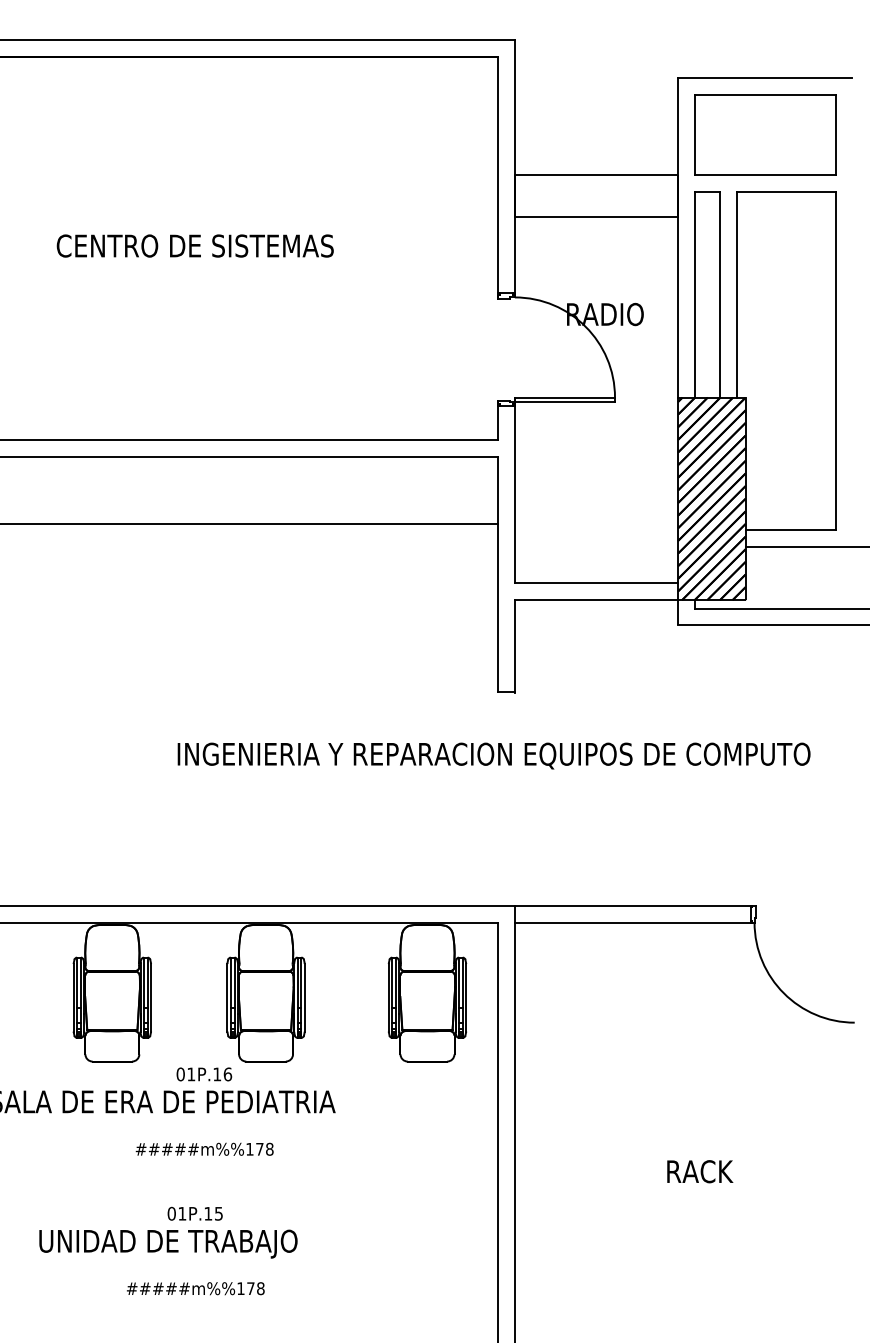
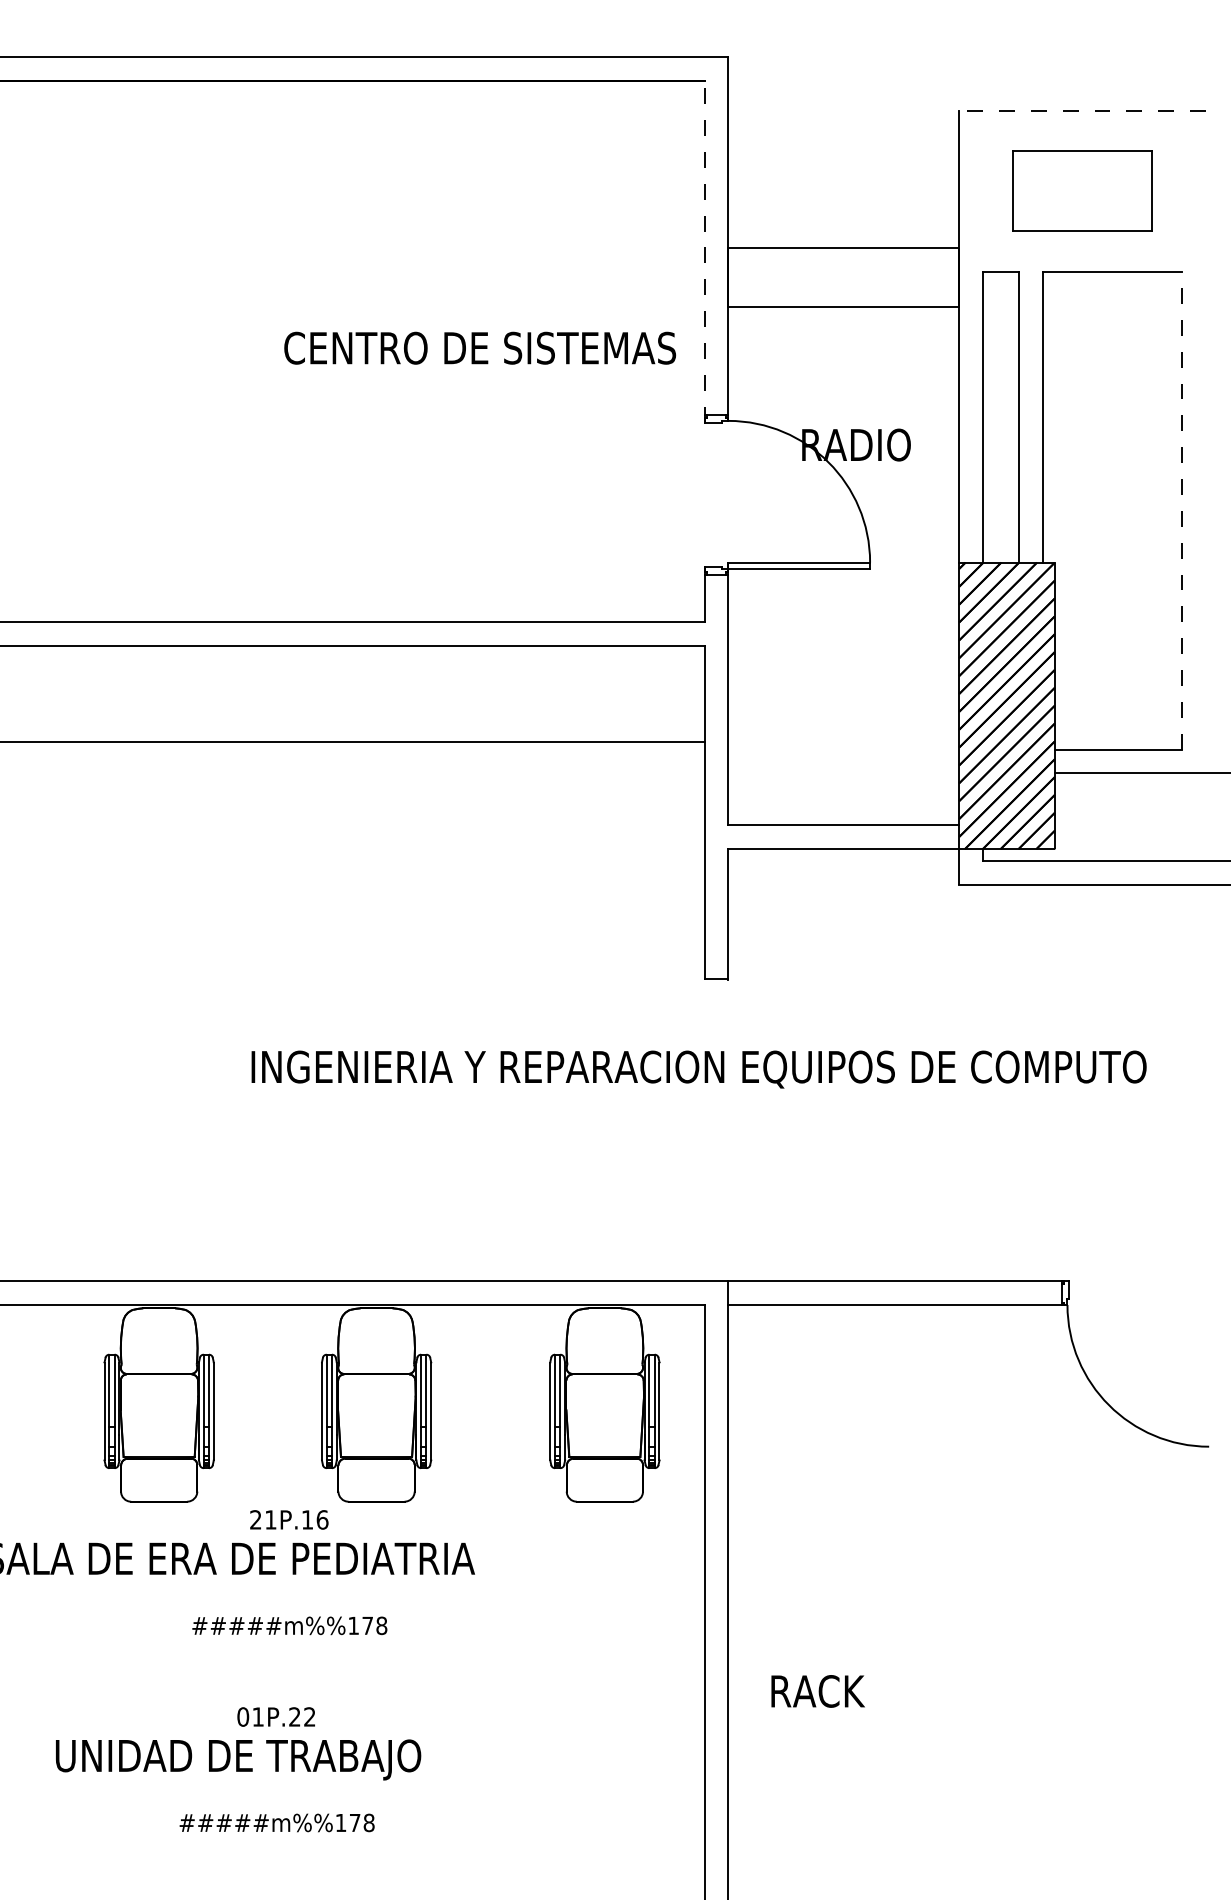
line: (764, 77) -> (1081, 109), solid -> dashed
part: (765, 134) -> (1082, 190), size x0.7
line: (497, 177) -> (703, 251), solid -> dashed
text: (194, 245) -> (479, 347), moved
line: (835, 361) -> (1181, 511), solid -> dashed
text: (180, 1074) -> (255, 1520), 01P.16 -> 21P.16
text: (700, 1171) -> (818, 1691), moved
text: (213, 1213) -> (302, 1716), 01P.15 -> 01P.22

